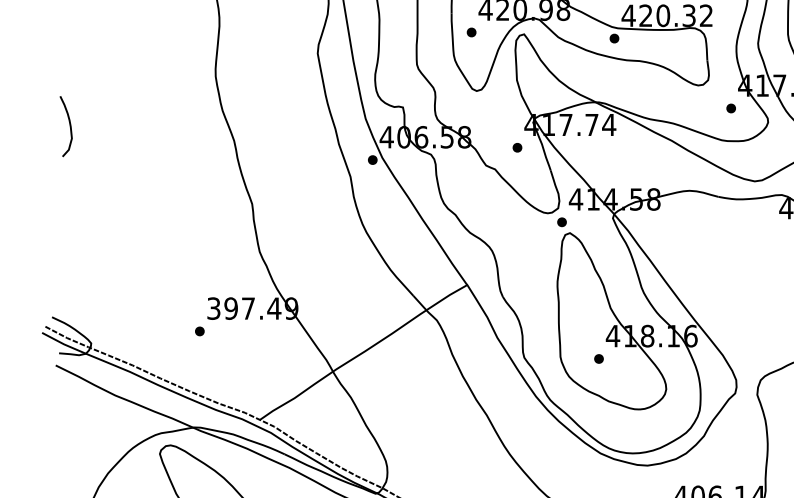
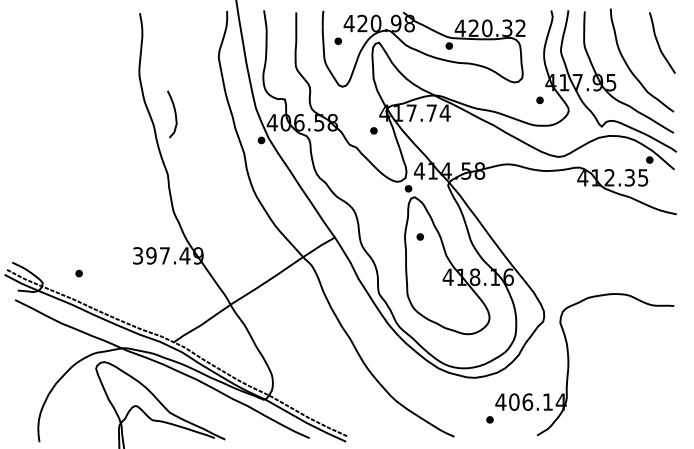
curve: (69, 126) -> (174, 114), moved
part: (199, 331) -> (78, 273), moved
part: (597, 358) -> (419, 236), moved

